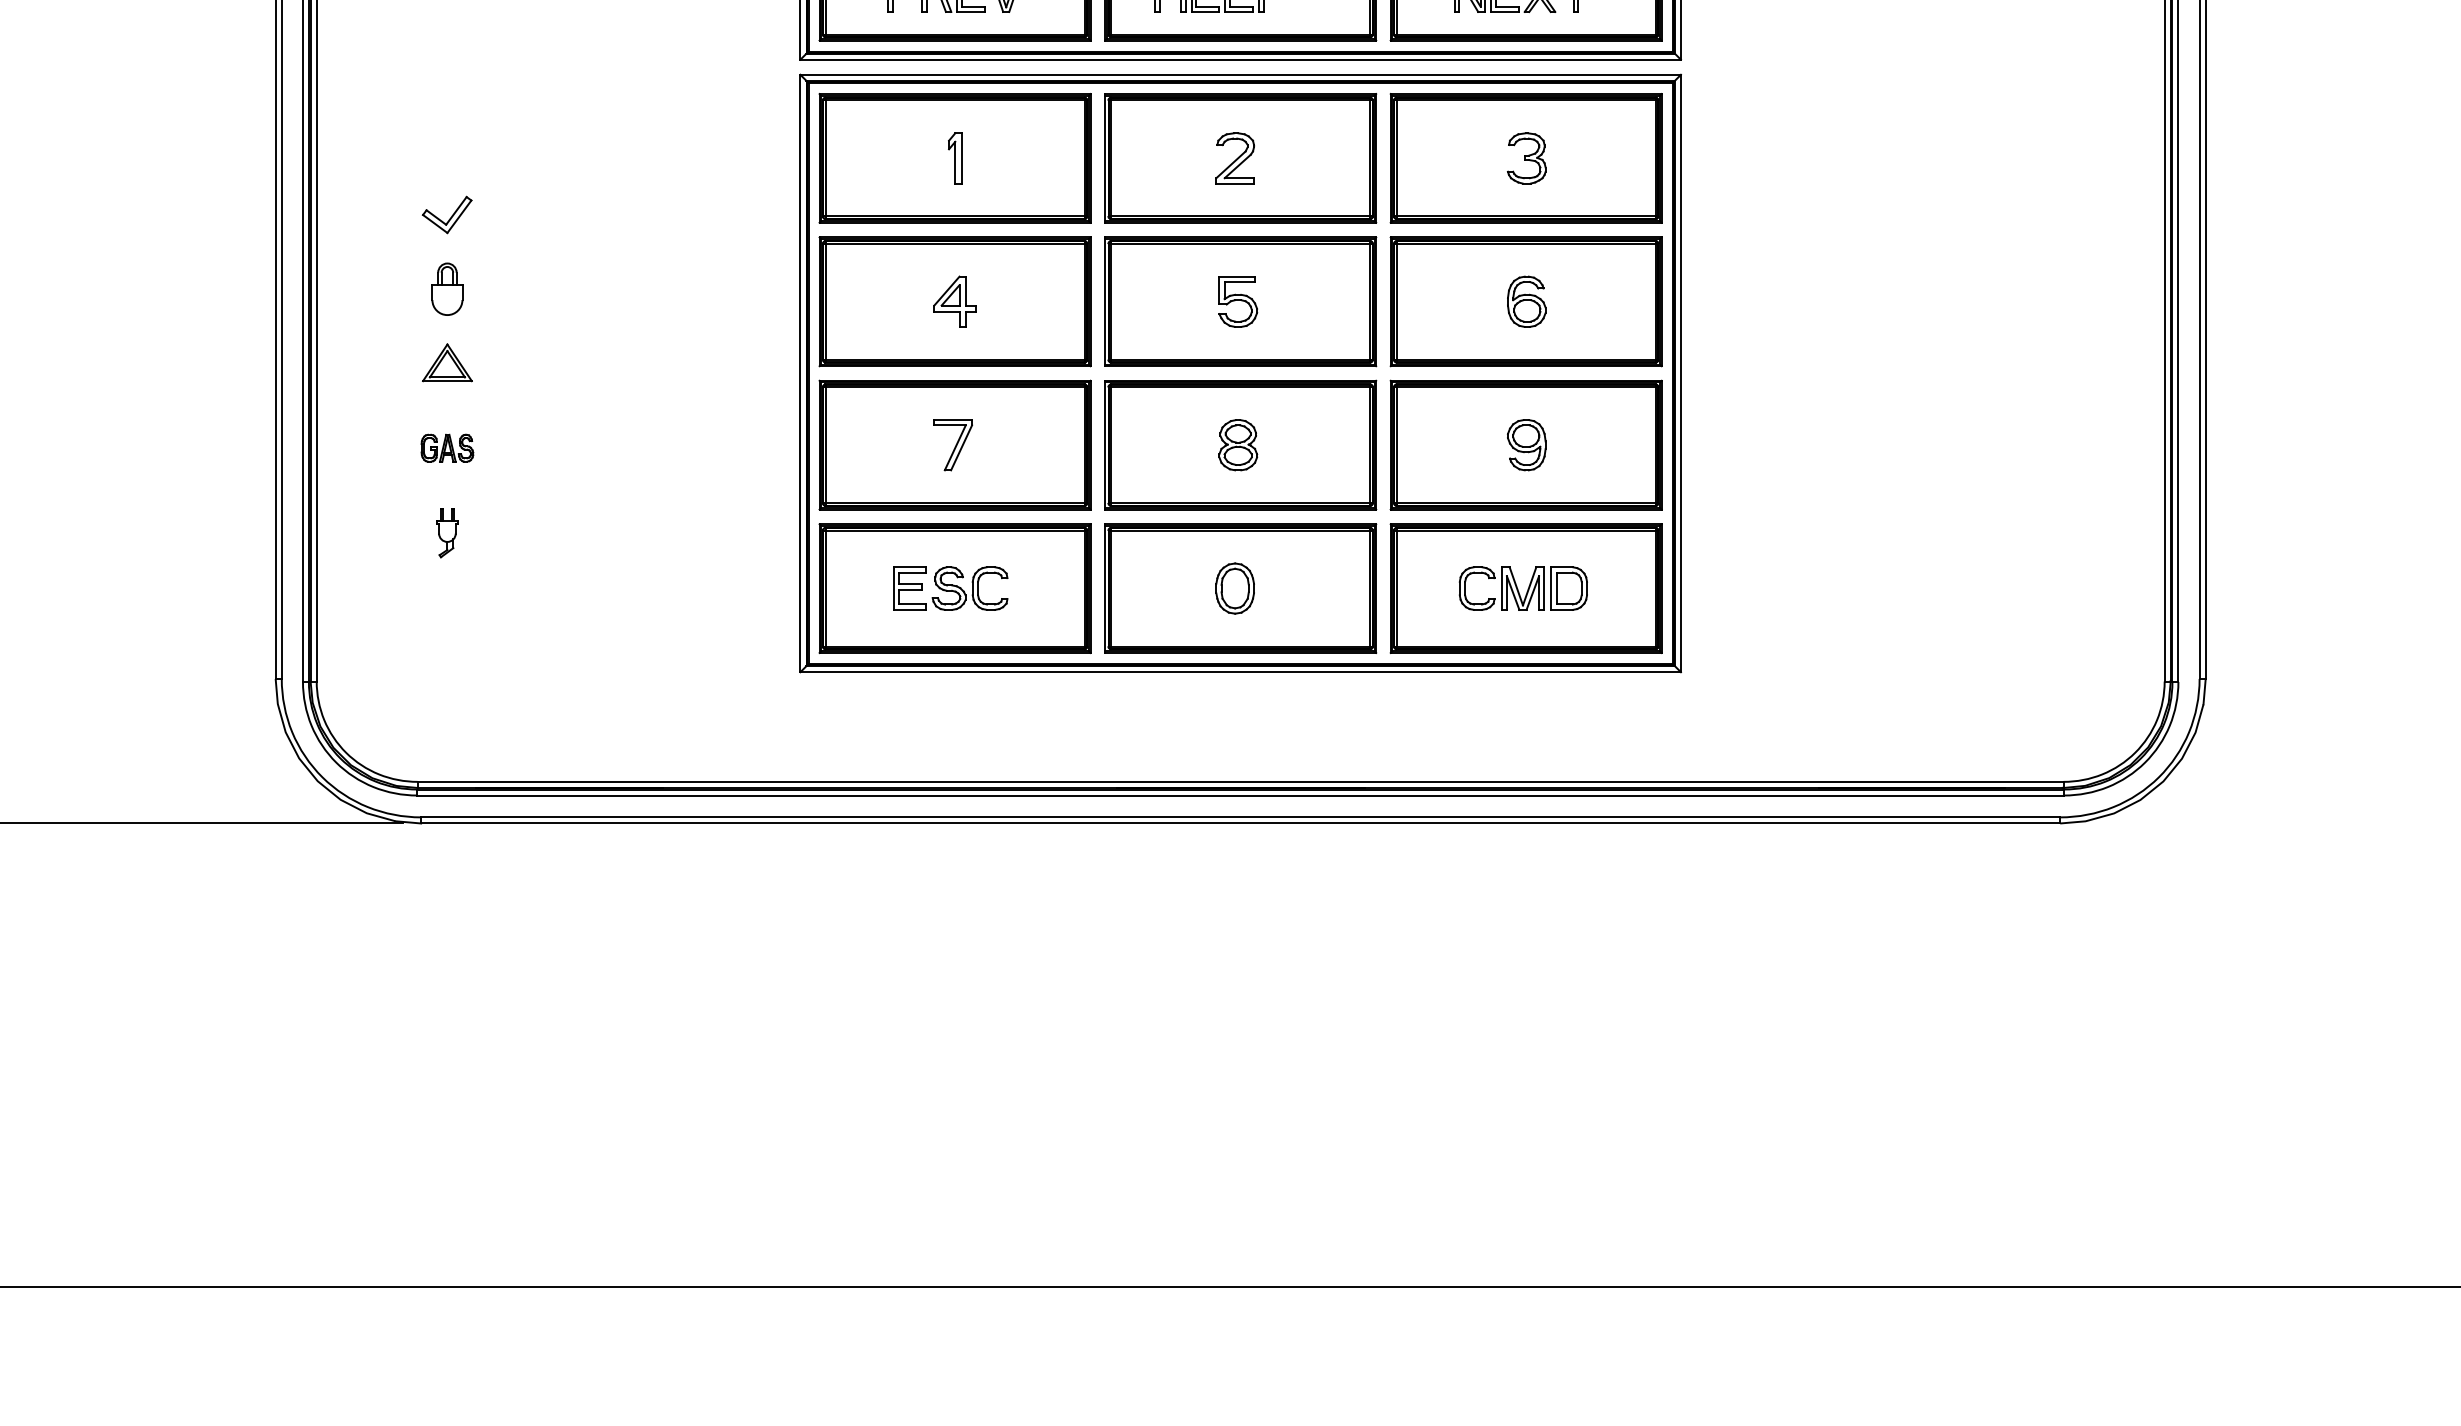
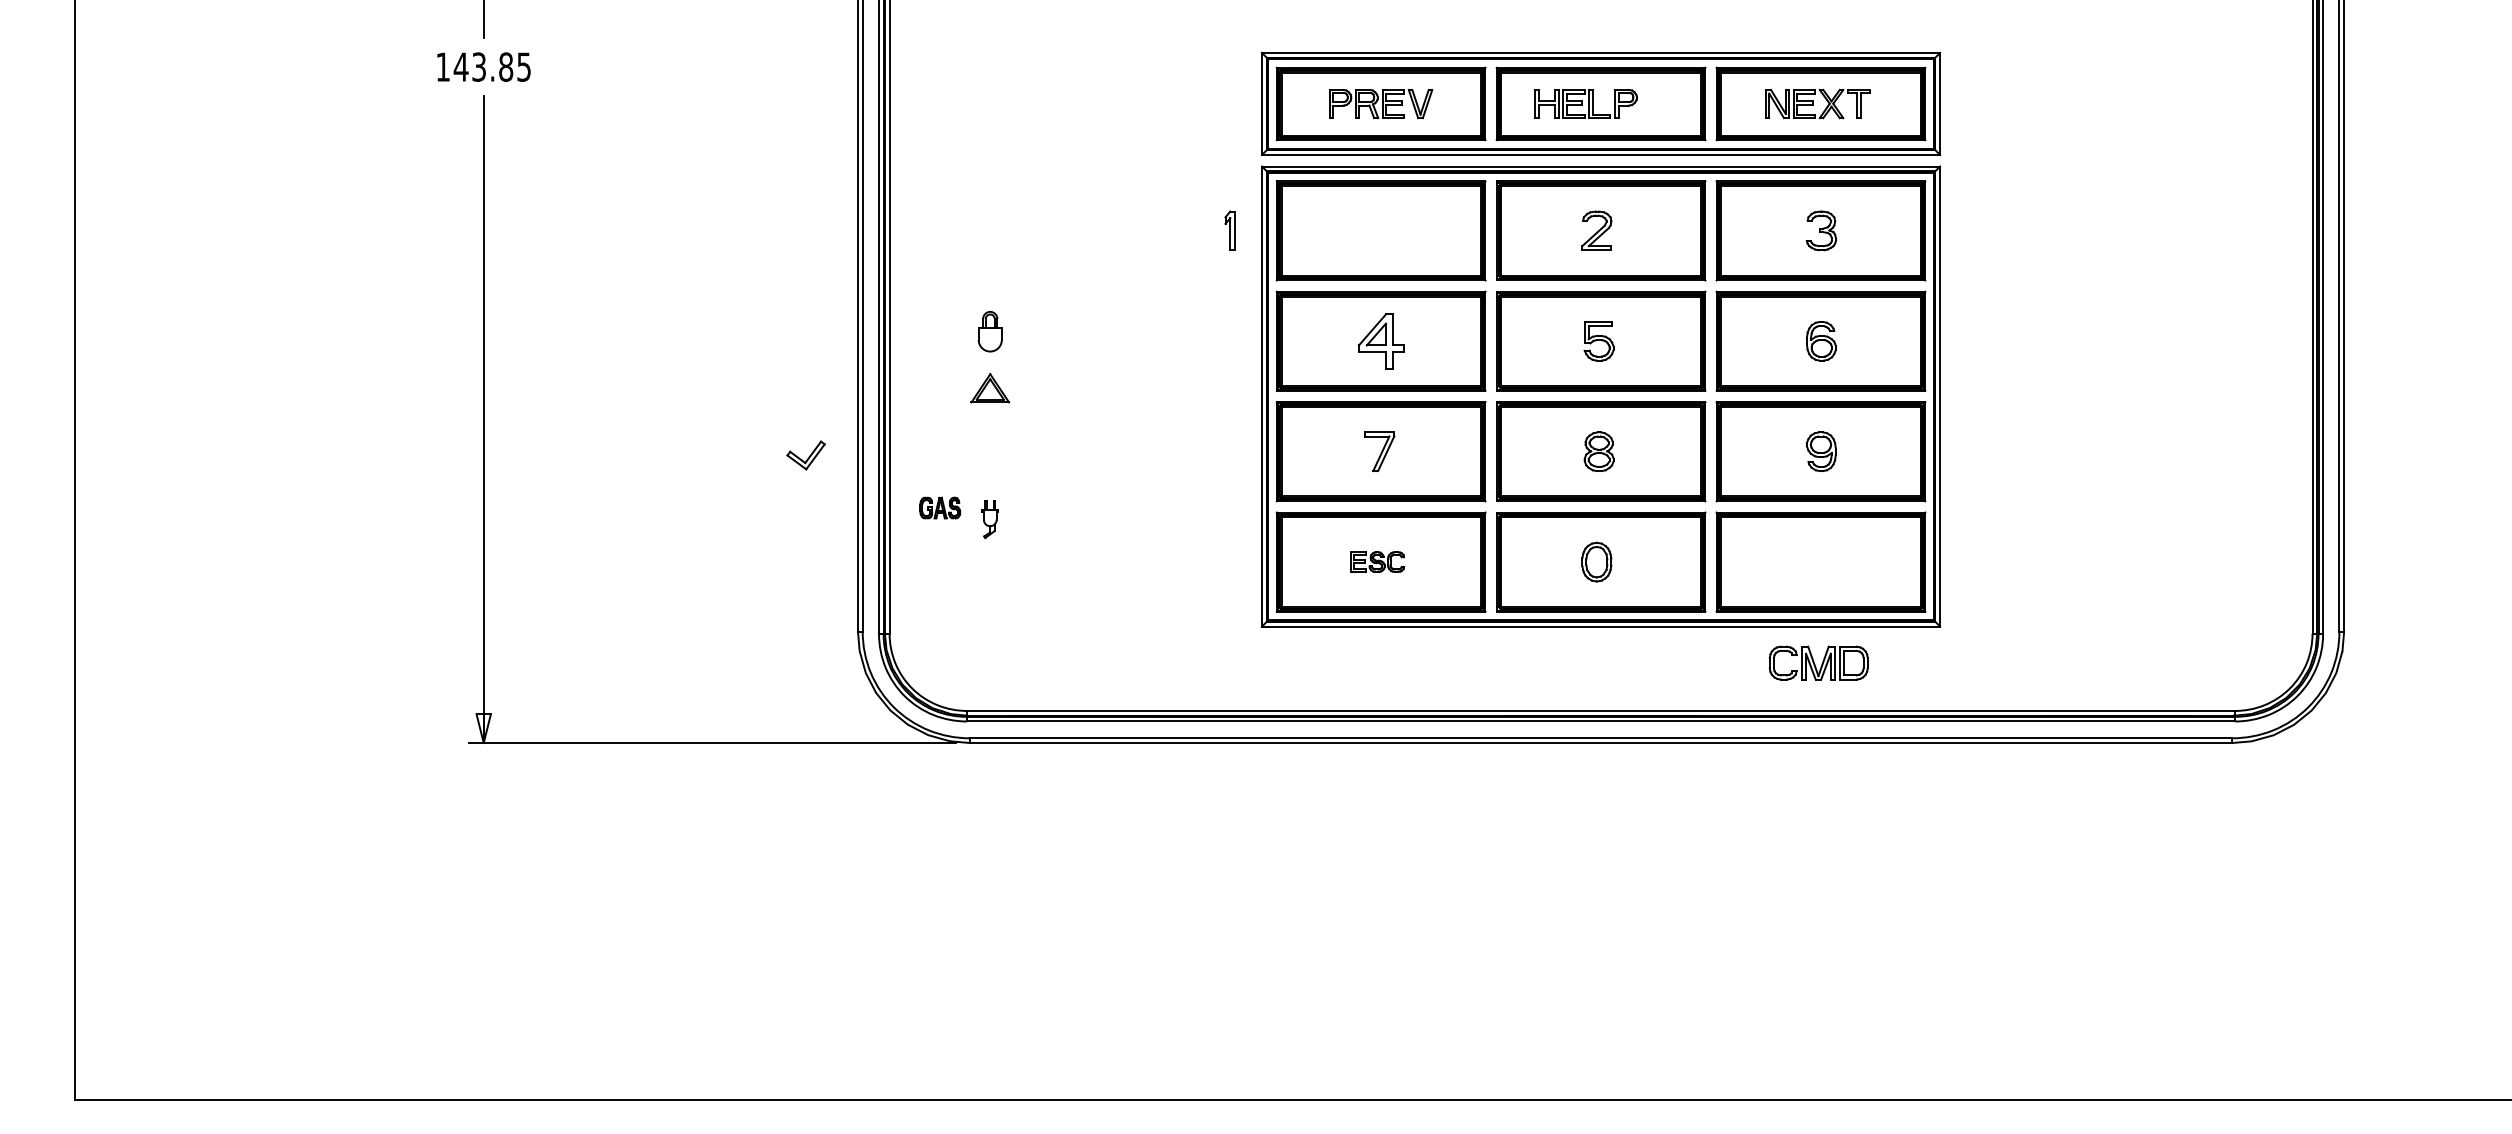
part: (954, 157) -> (1229, 230), moved
part: (446, 215) -> (805, 455), moved
part: (954, 300) -> (1380, 340), size x1.4
part: (447, 447) -> (940, 507), moved
part: (950, 587) -> (1377, 561), size x0.6
part: (1523, 587) -> (1818, 662), moved

